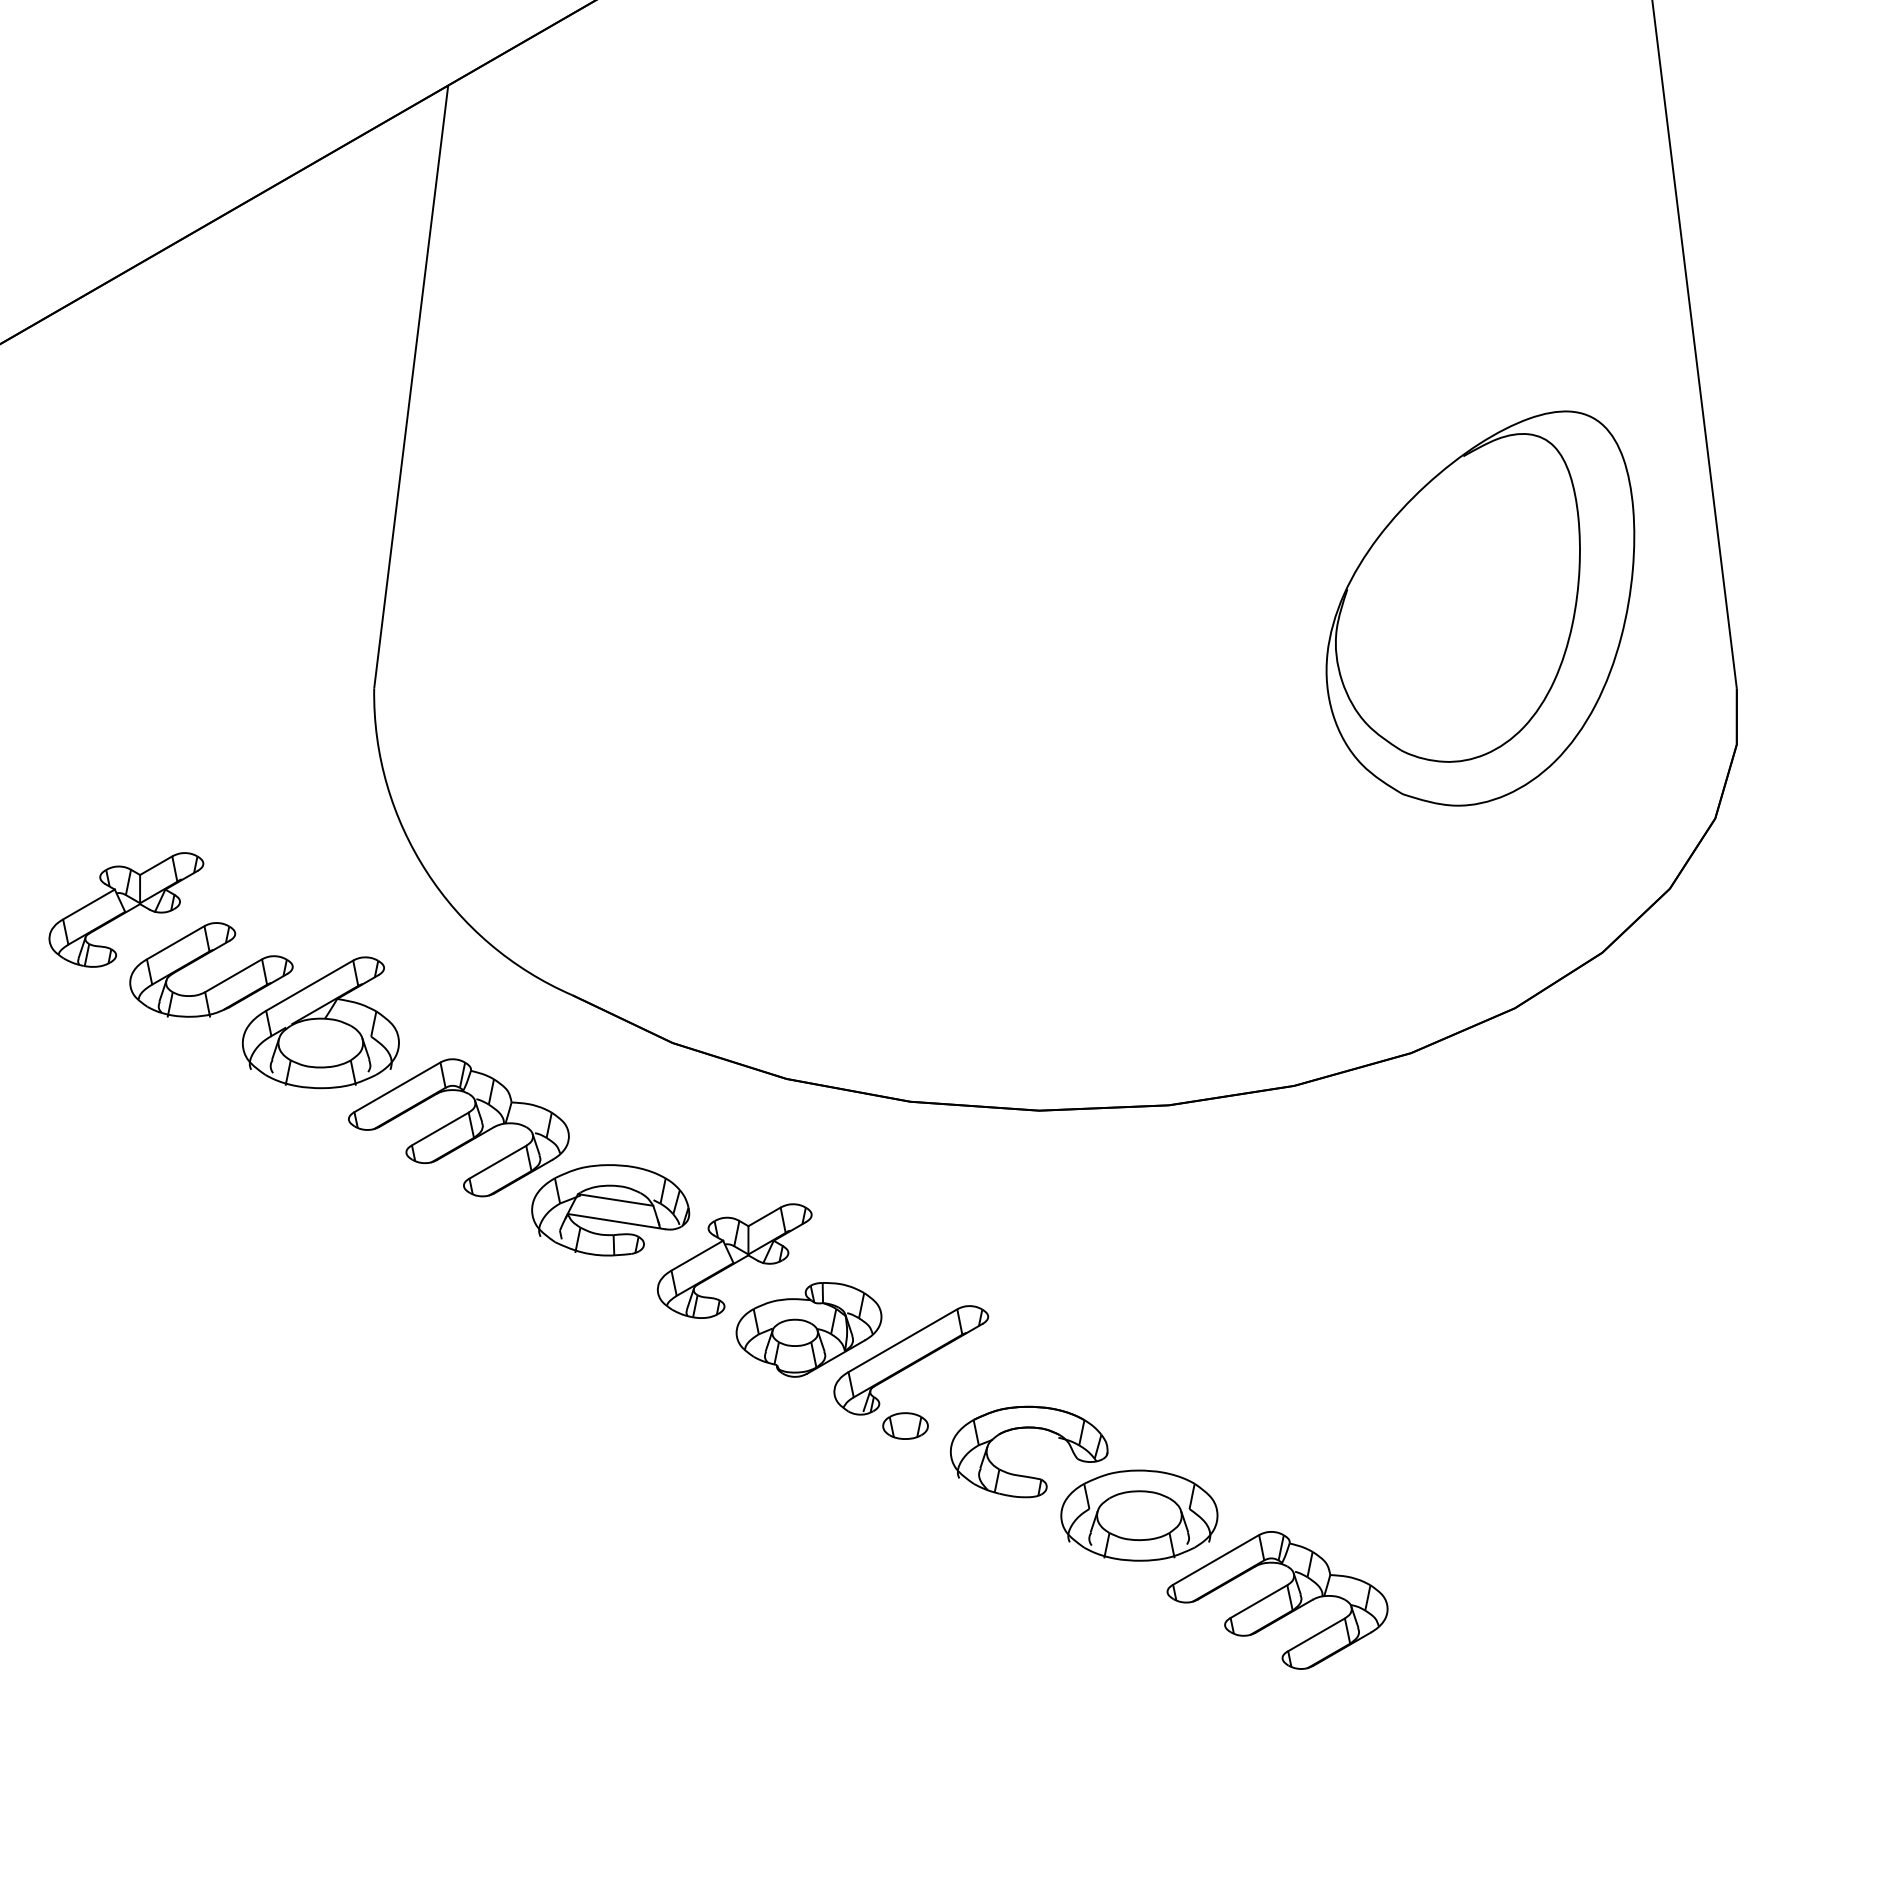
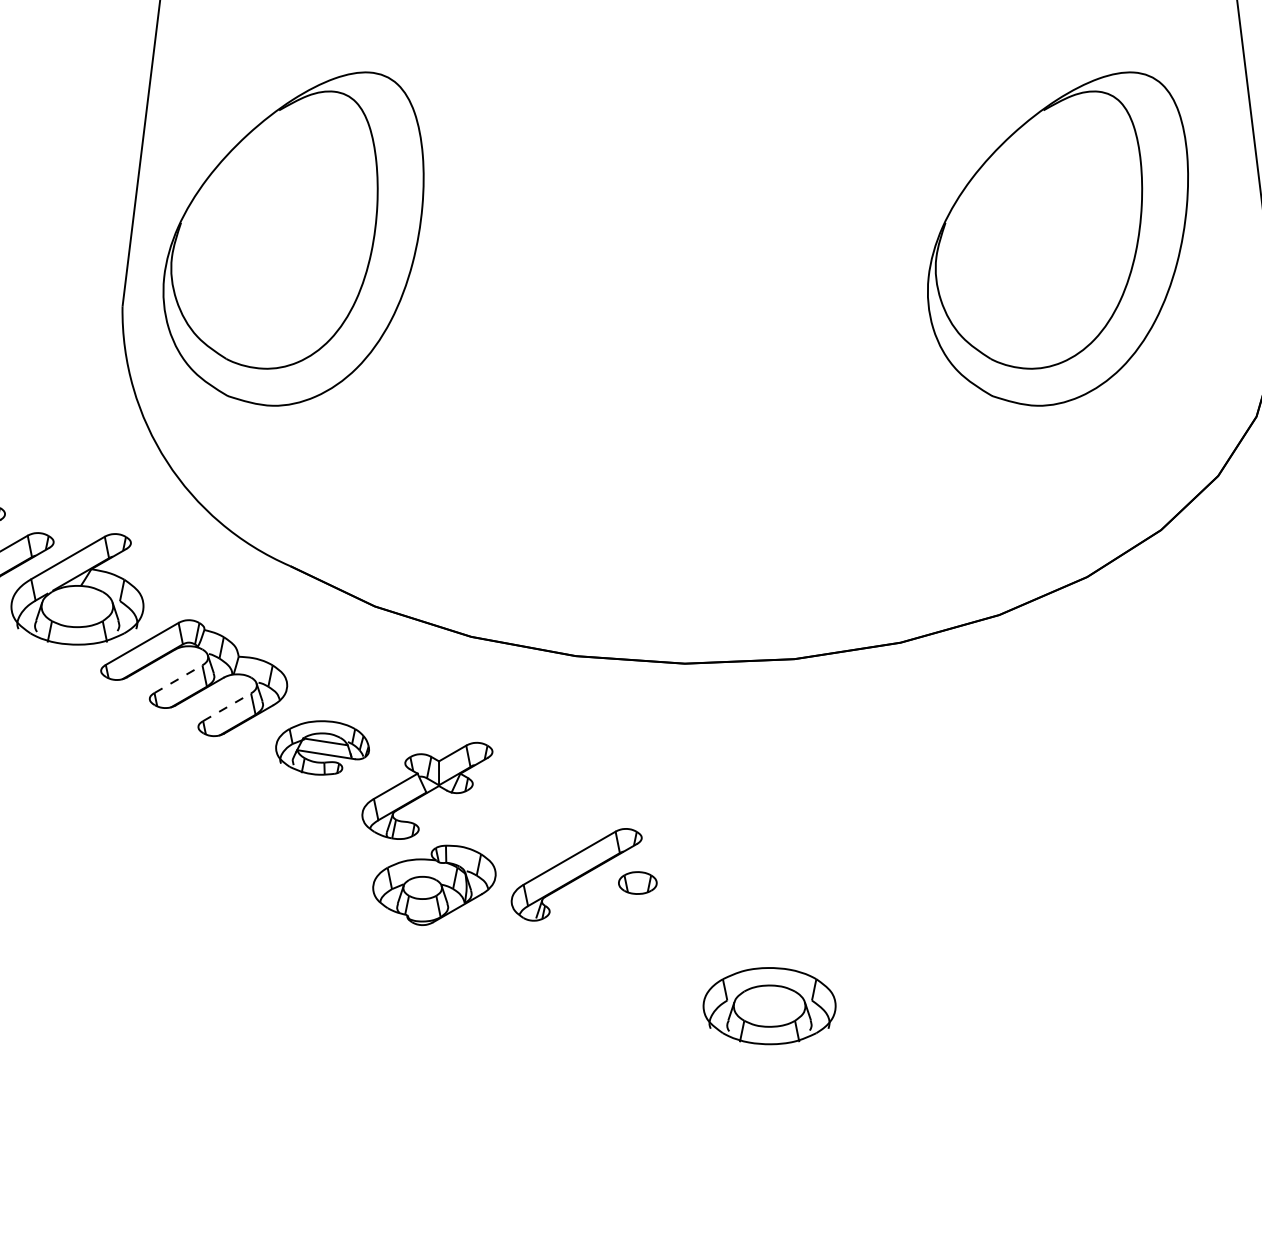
part: (576, 608) -> (293, 239), added
line: (440, 1129) -> (178, 679), solid -> dashed
line: (497, 1162) -> (226, 707), solid -> dashed
part: (610, 1210) -> (322, 748), size x0.7
part: (808, 1329) -> (433, 885), moved
part: (905, 1425) -> (637, 882), moved
part: (1028, 1428) -> (675, 932), removed
part: (1277, 1600) -> (886, 1077), removed

